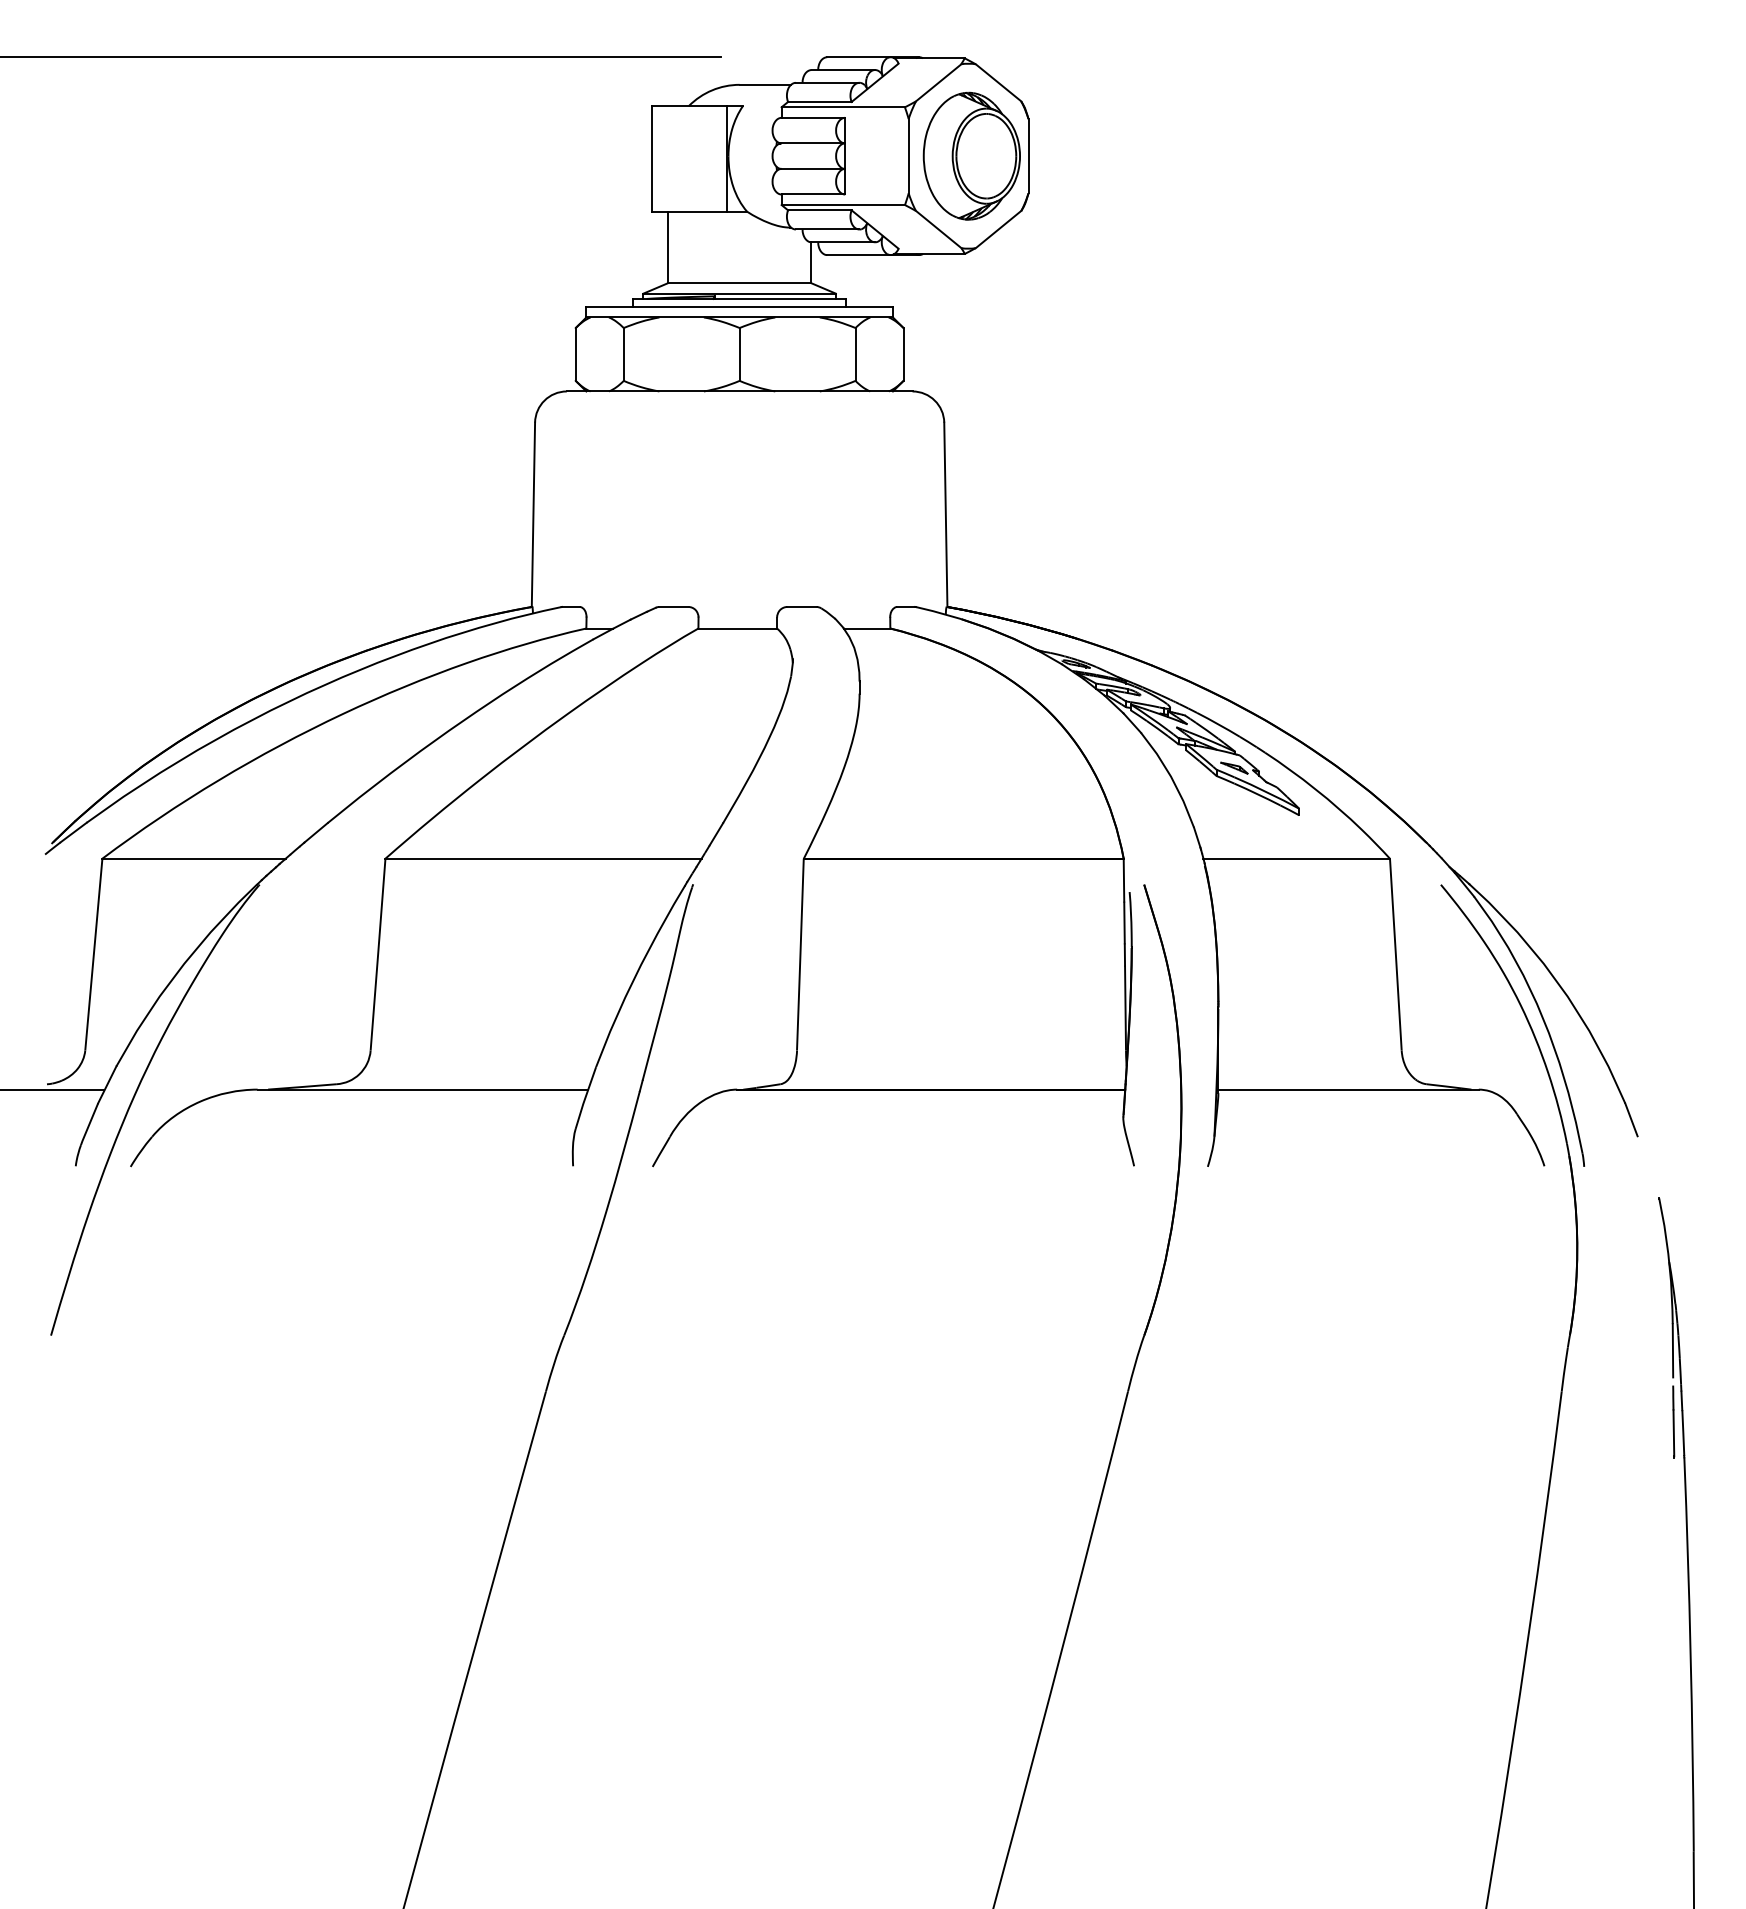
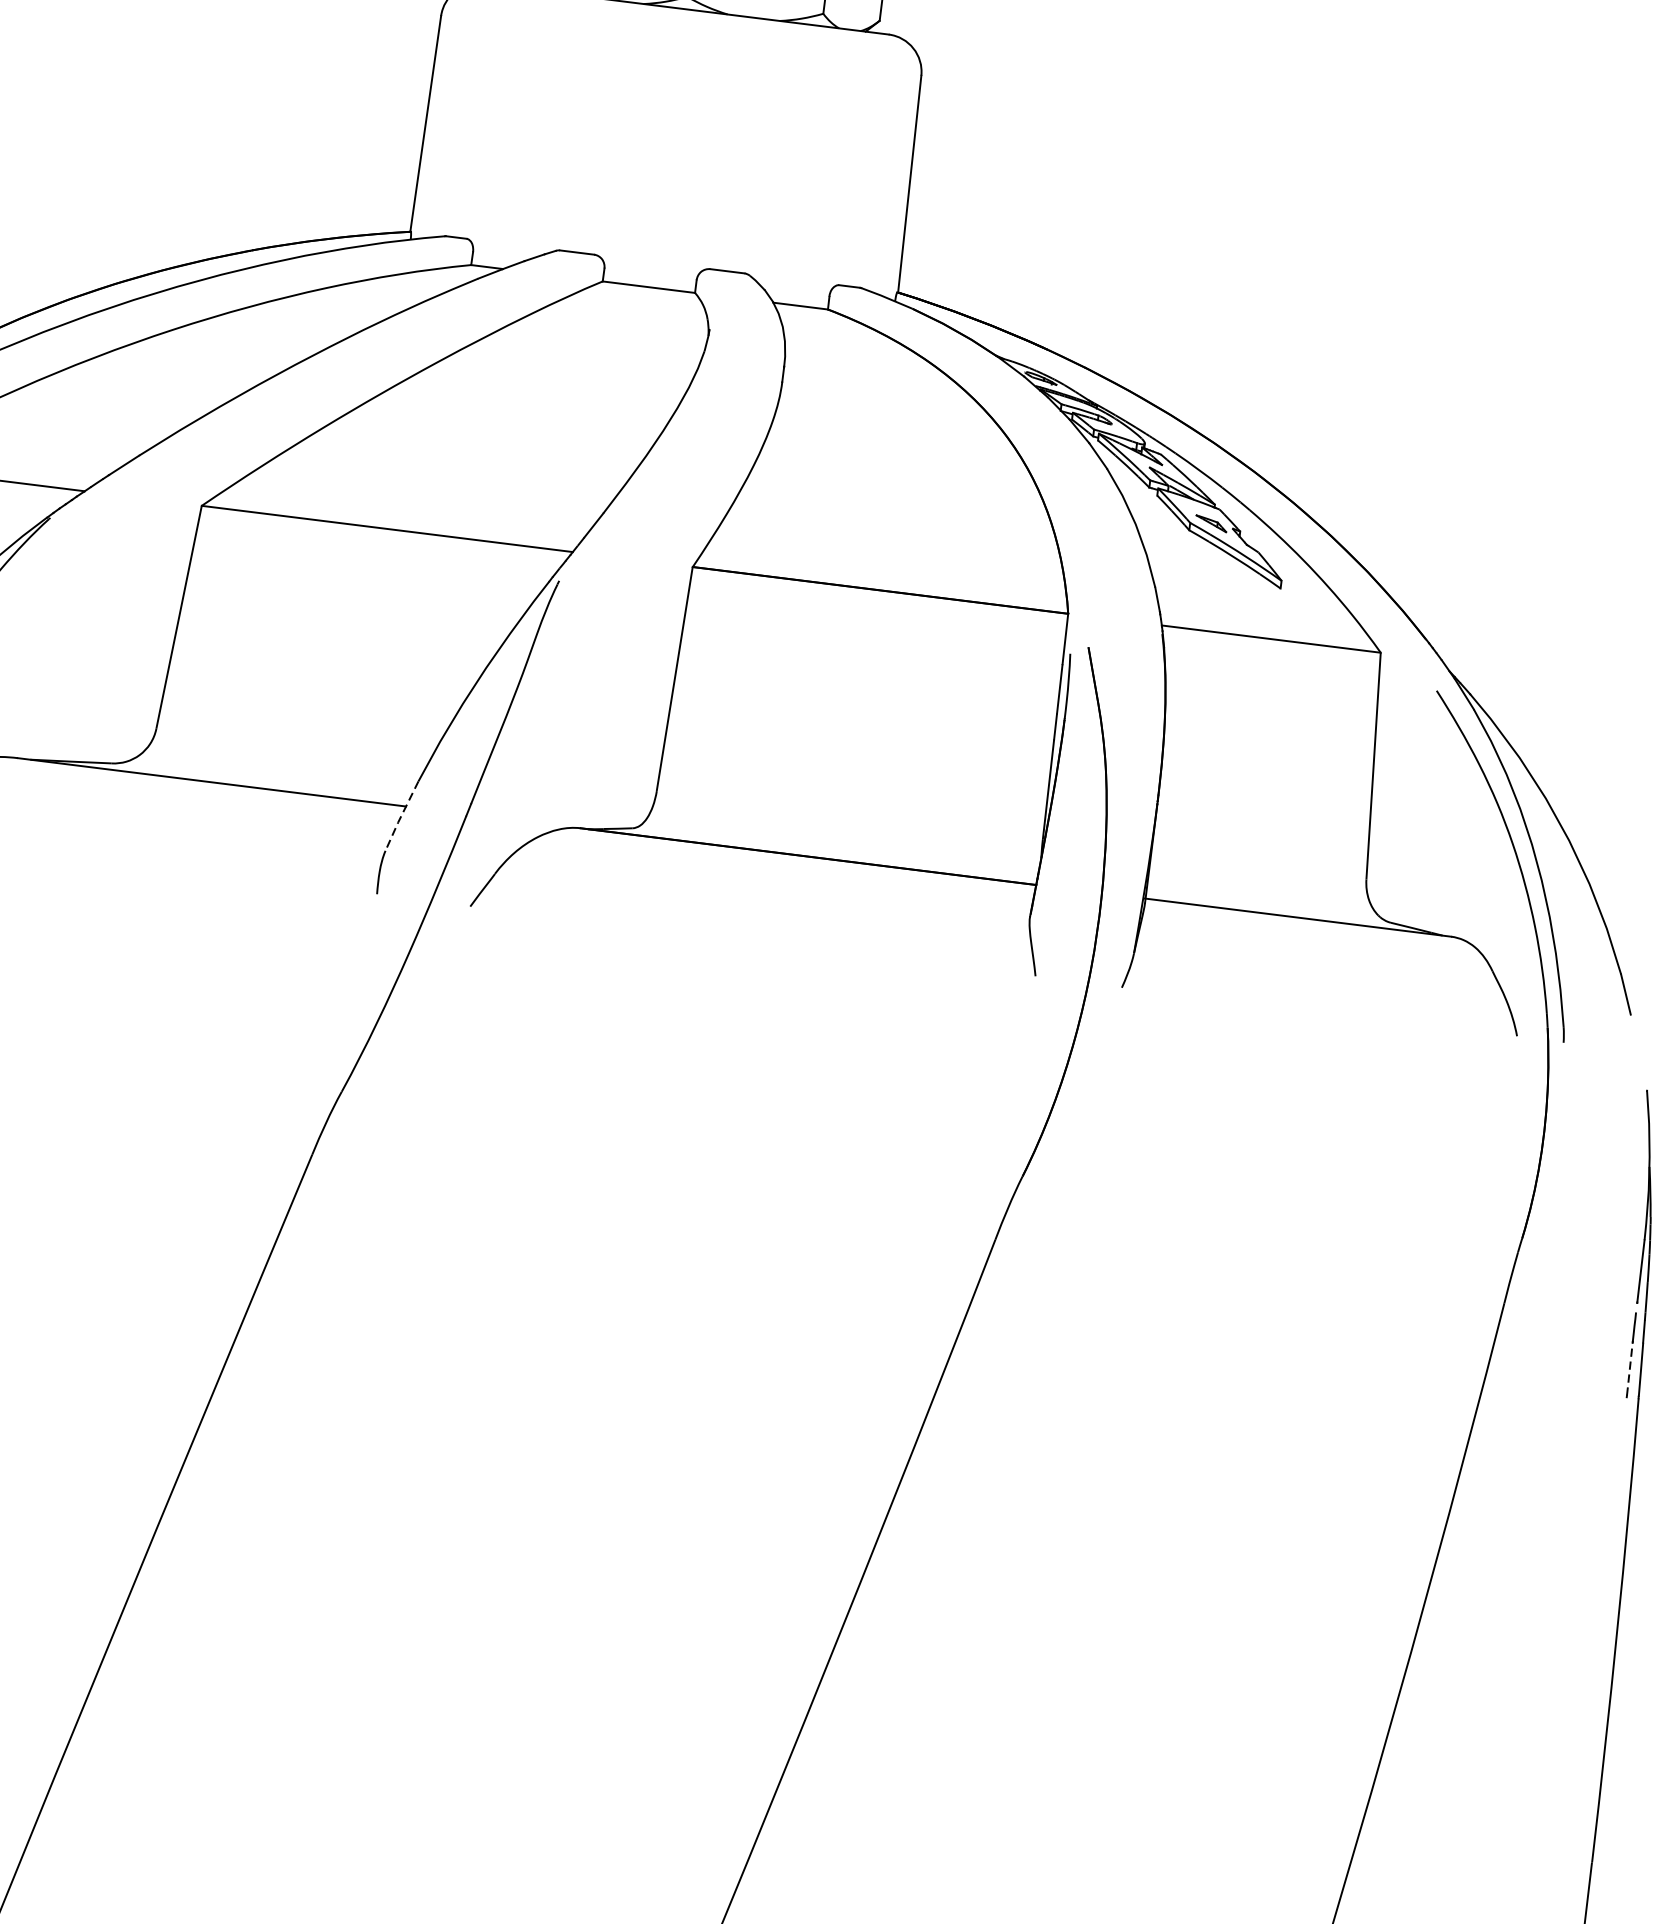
line: (584, 1099) -> (400, 817), solid -> dashed
line: (1673, 1433) -> (1629, 1368), solid -> dashed

